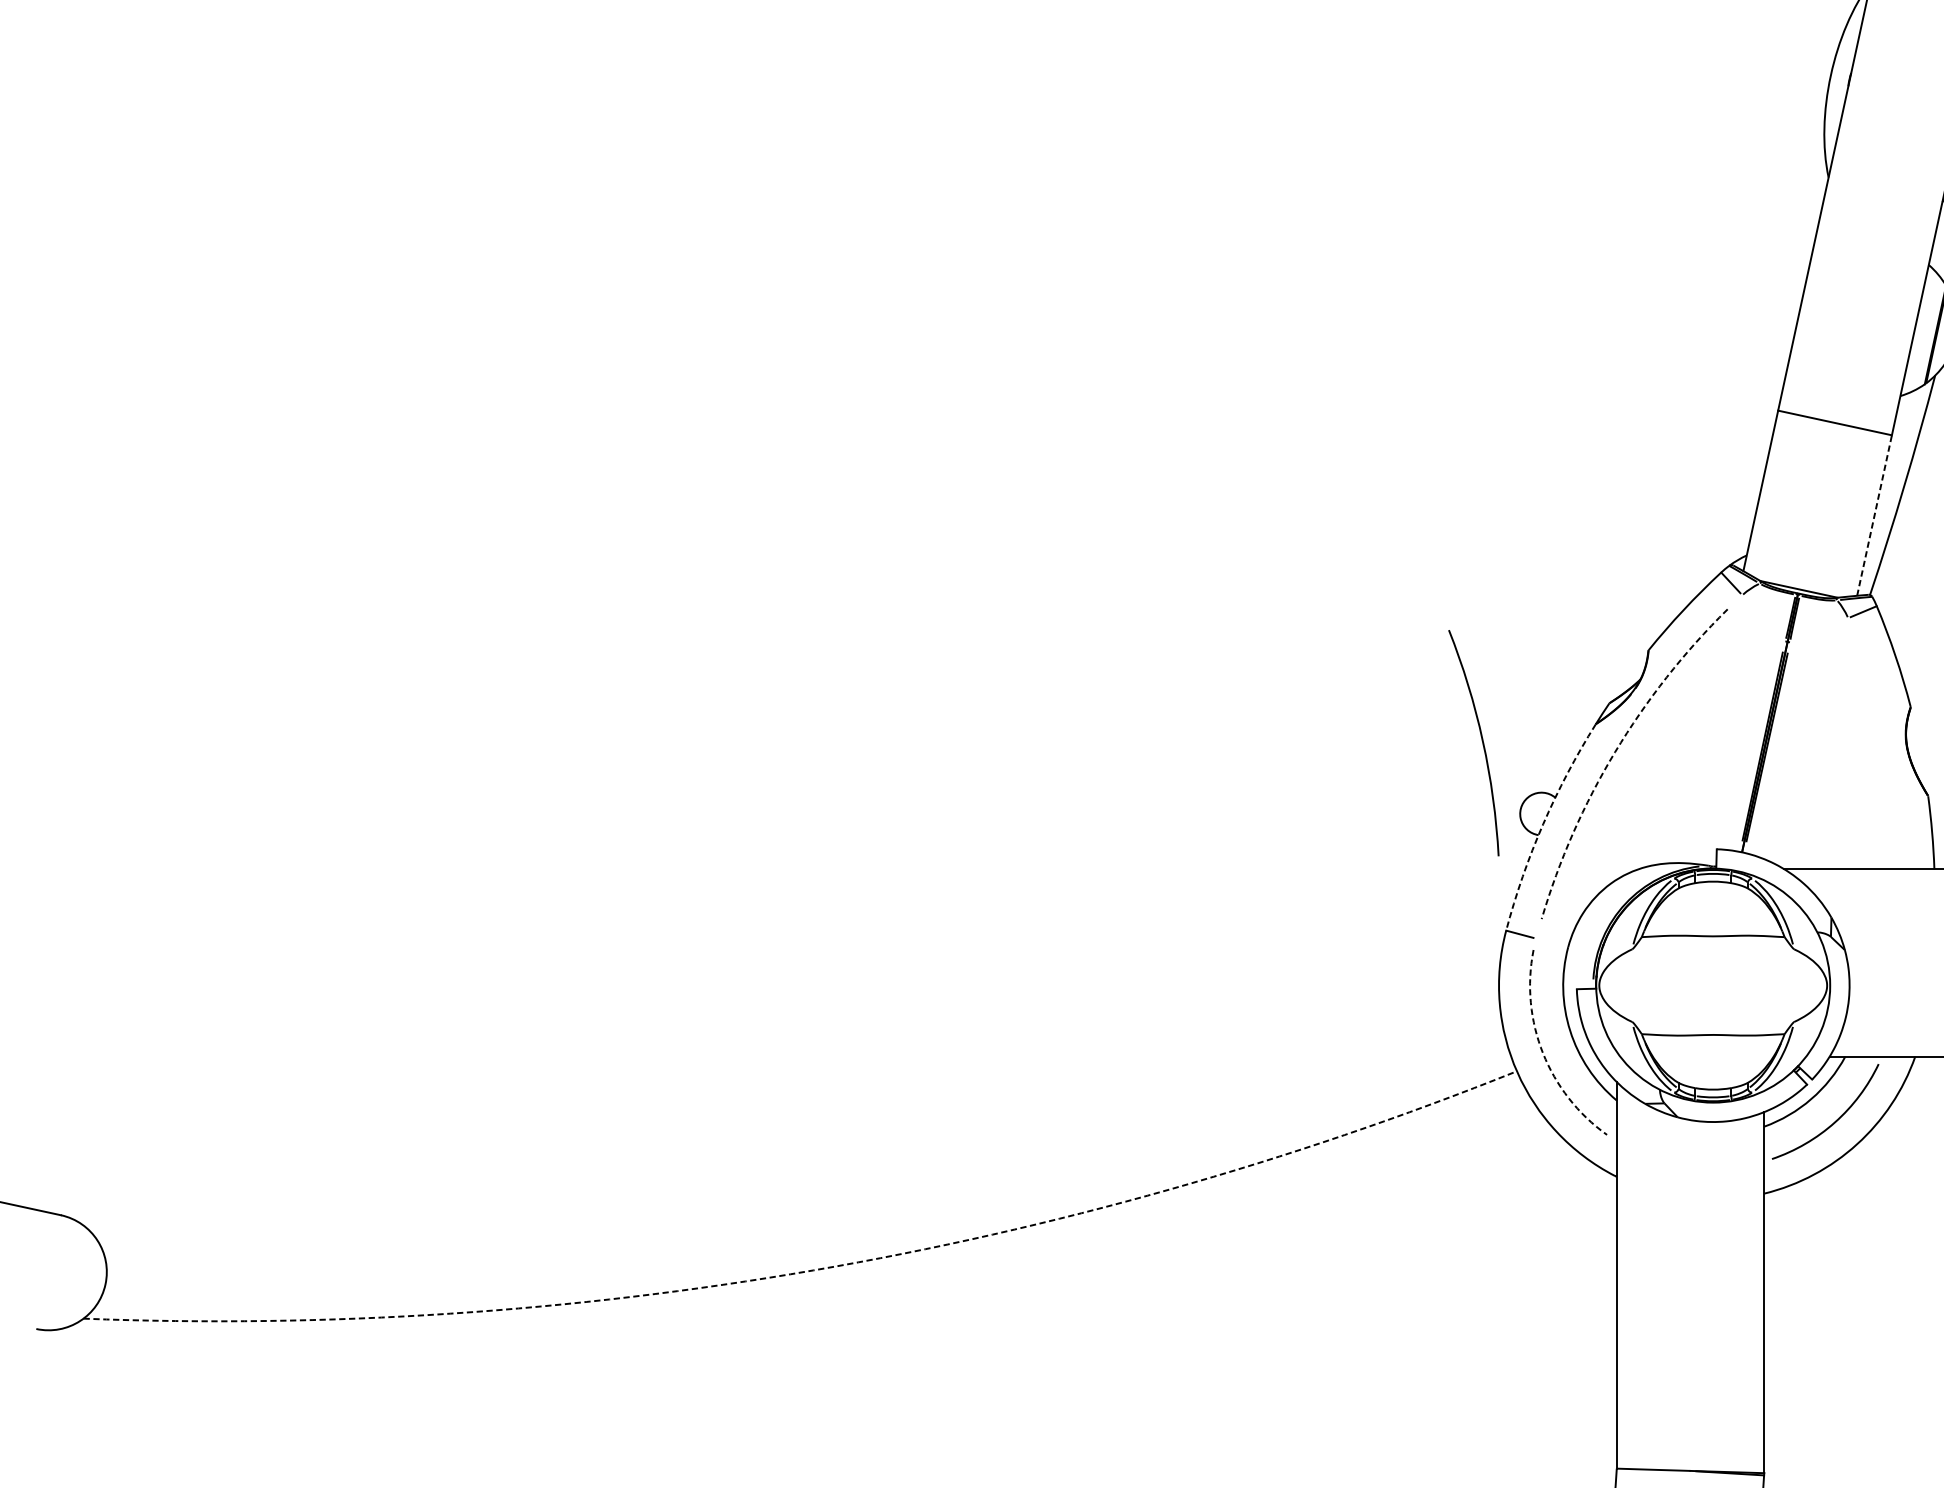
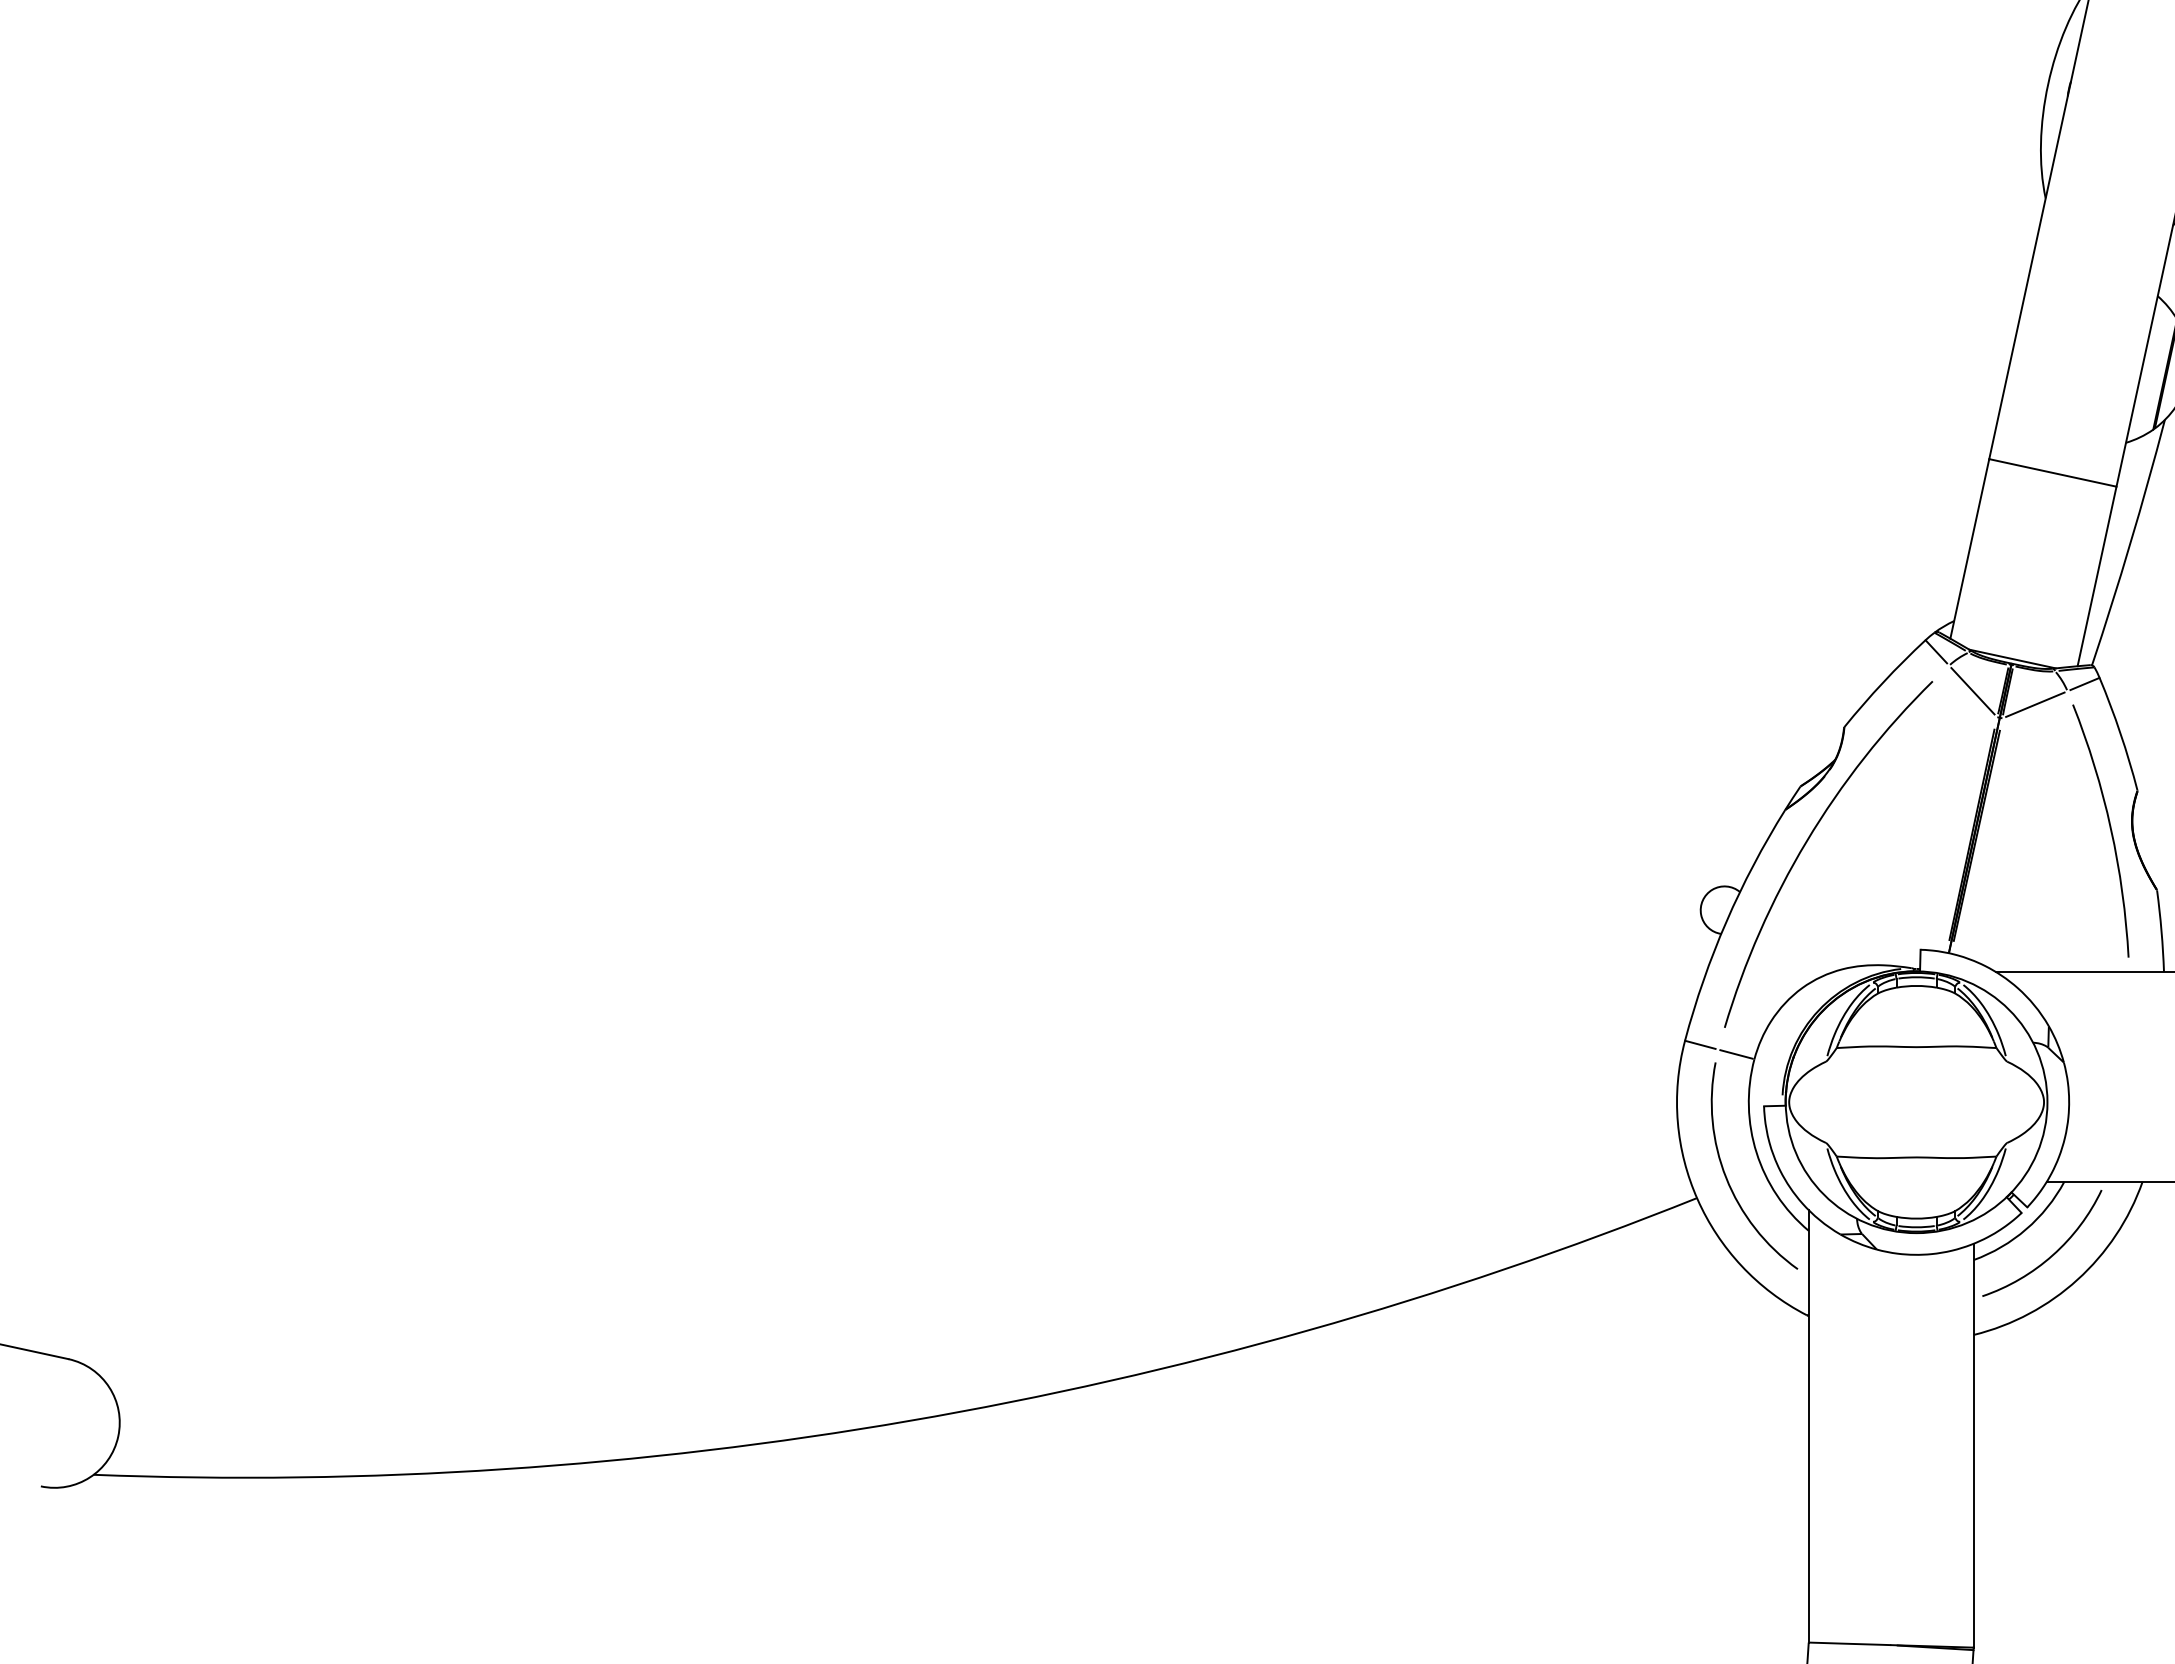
line: (1874, 515) -> (2097, 576), dashed -> solid
line: (1763, 618) -> (1972, 691), added
line: (1819, 630) -> (2035, 704), added
arc: (1481, 740) -> (2109, 828), moved
arc: (1614, 752) -> (1806, 841), dashed -> solid
arc: (1543, 824) -> (1726, 921), dashed -> solid
line: (1552, 942) -> (1736, 1054), added
arc: (1543, 1052) -> (1726, 1177), dashed -> solid
arc: (812, 1270) -> (909, 1420), dashed -> solid

